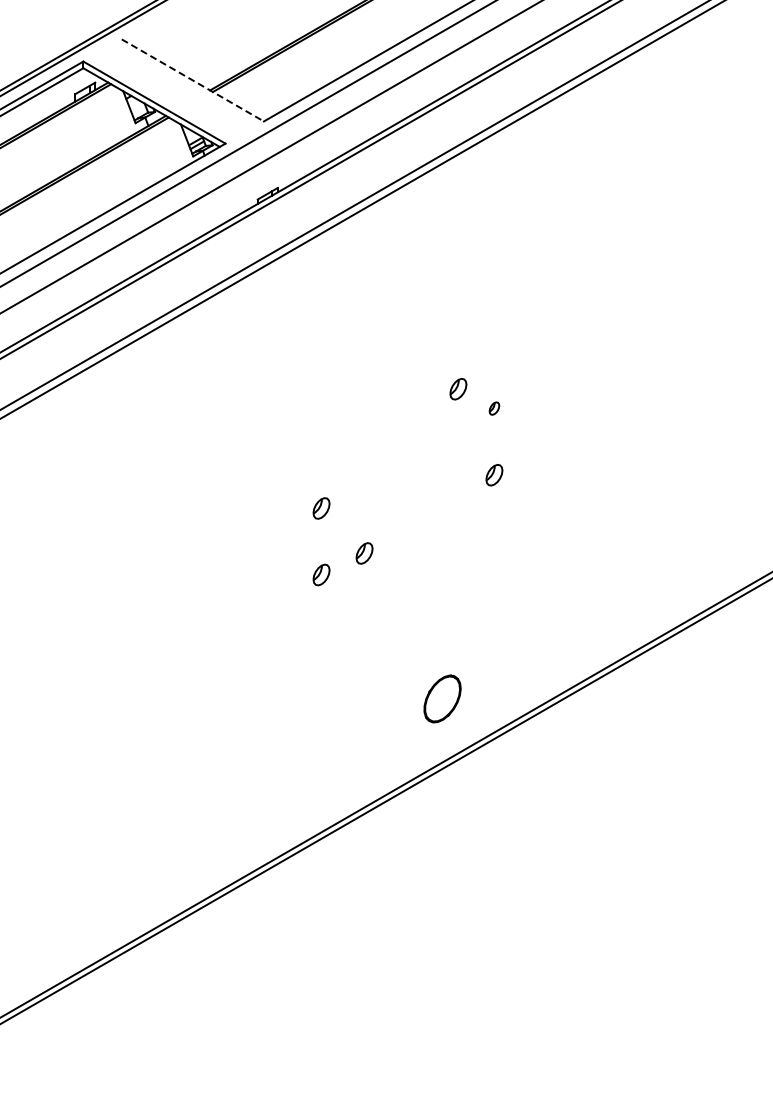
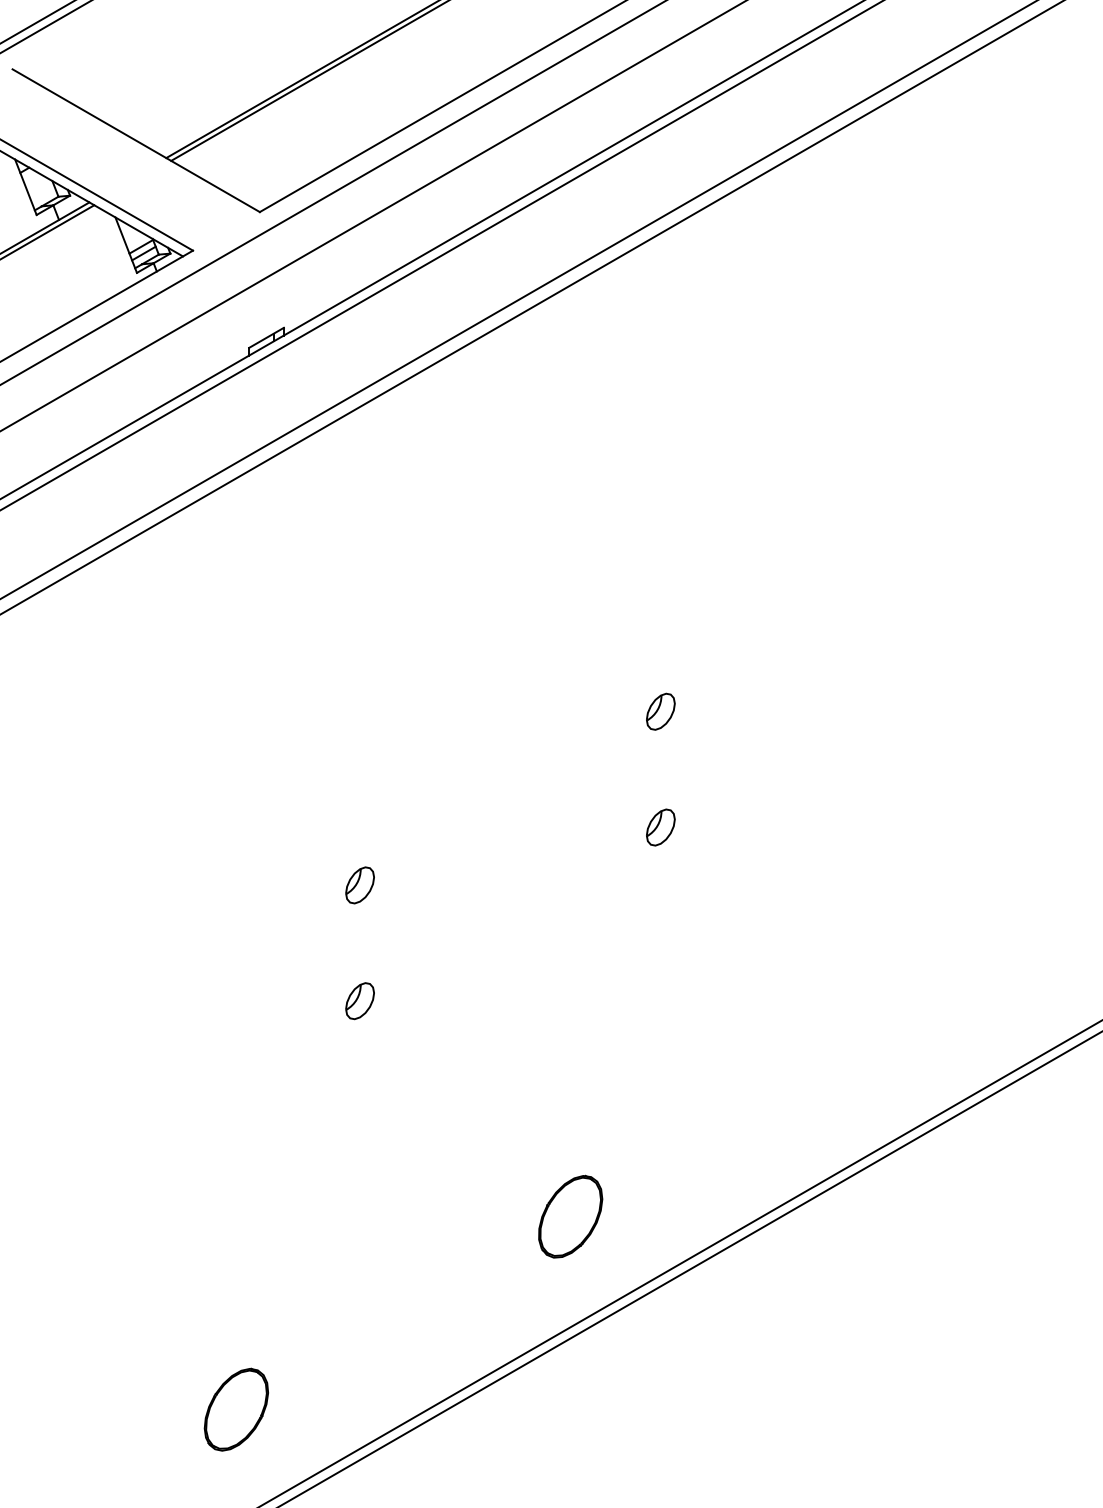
line: (193, 80) -> (137, 140), dashed -> solid
part: (458, 389) -> (598, 678), removed
part: (494, 408) -> (660, 711), size x1.67
part: (364, 553) -> (434, 963), removed
part: (250, 809) -> (236, 1409), added

